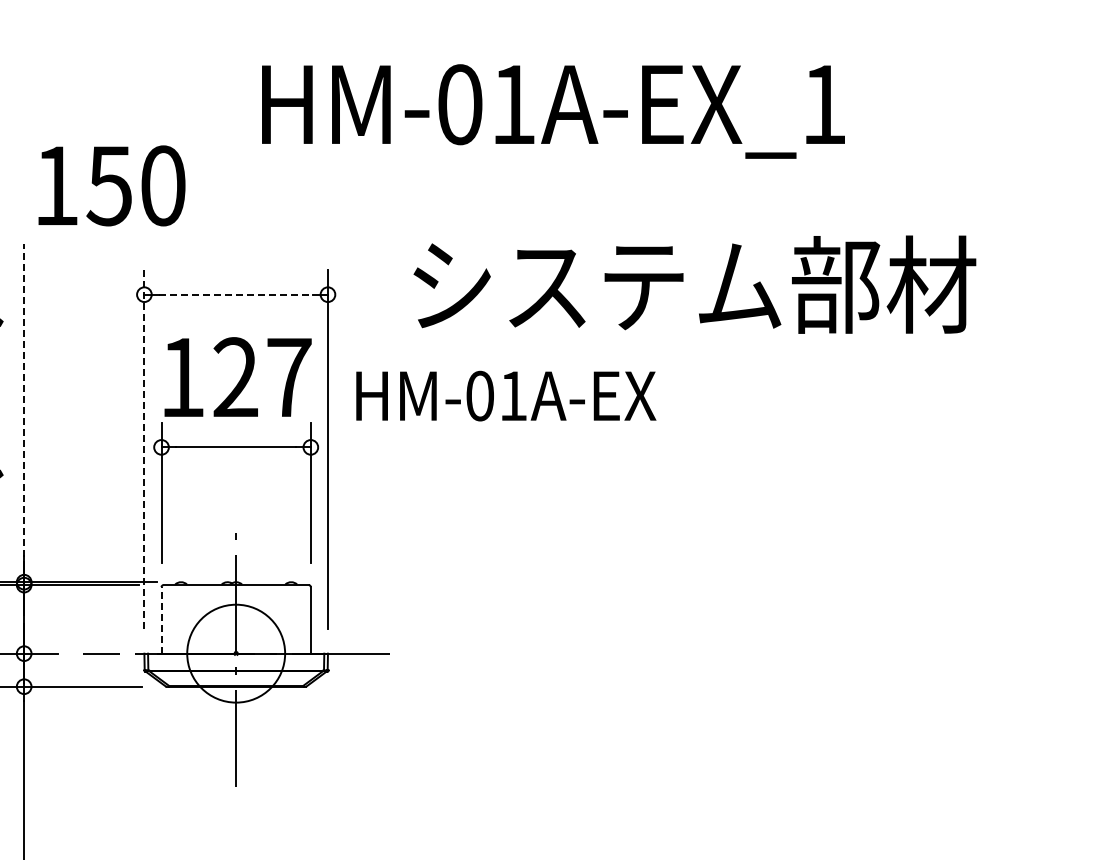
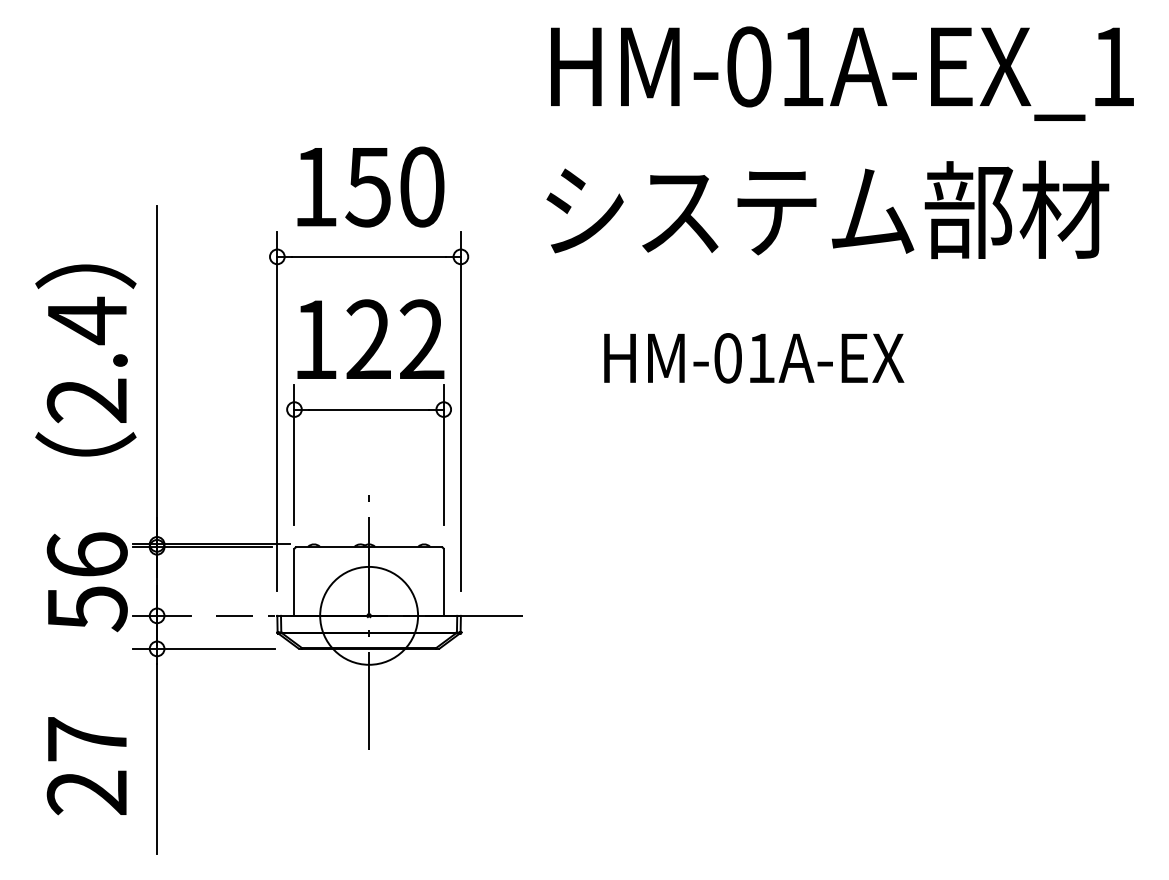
text: (553, 111) -> (842, 73), moved
text: (111, 185) -> (370, 186), moved
text: (694, 284) -> (827, 209), moved
line: (236, 294) -> (369, 256), dashed -> solid
text: (288, 376) -> (421, 338), 127 -> 122
text: (506, 396) -> (754, 358), moved
line: (24, 405) -> (157, 367), dashed -> solid
line: (144, 449) -> (277, 411), dashed -> solid
line: (161, 620) -> (294, 582), dashed -> solid

